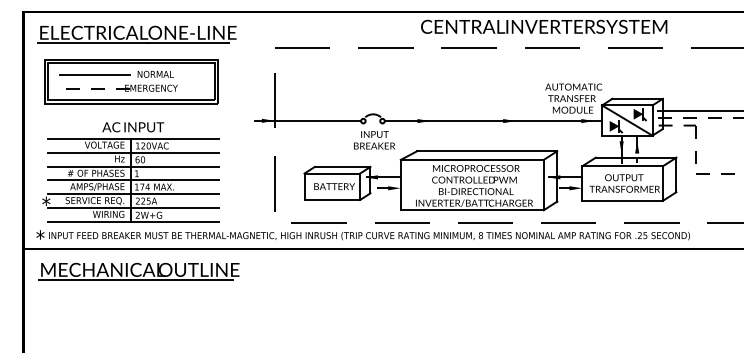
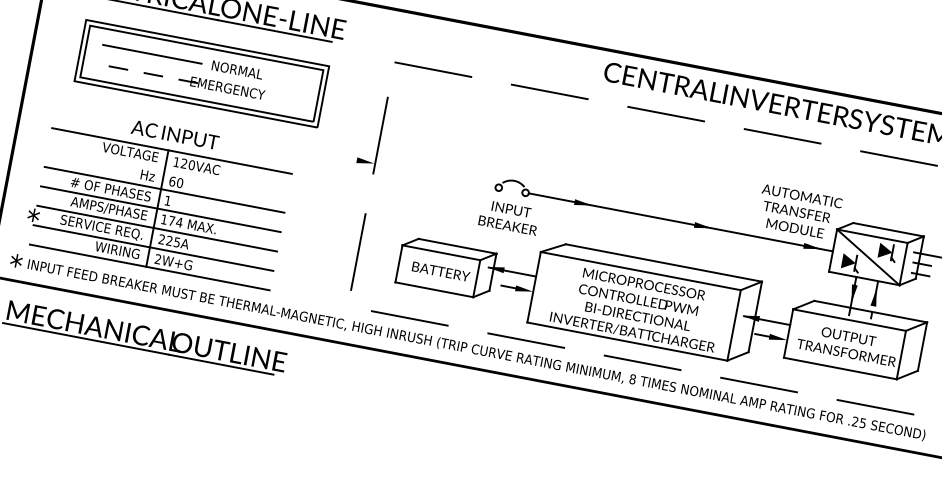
part: (131, 81) -> (201, 73), moved
line: (307, 121) -> (420, 173), removed
line: (132, 152) -> (167, 169), removed

